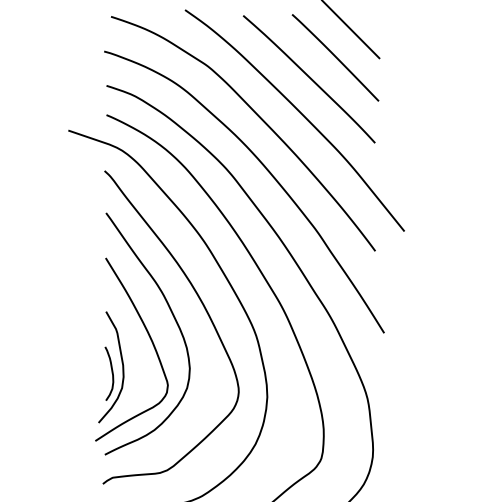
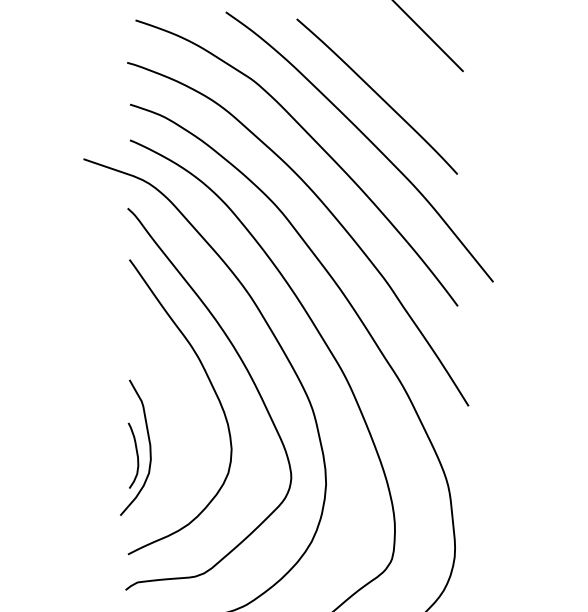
line: (335, 57) -> (409, 70), removed
curve: (150, 340) -> (183, 415), removed

